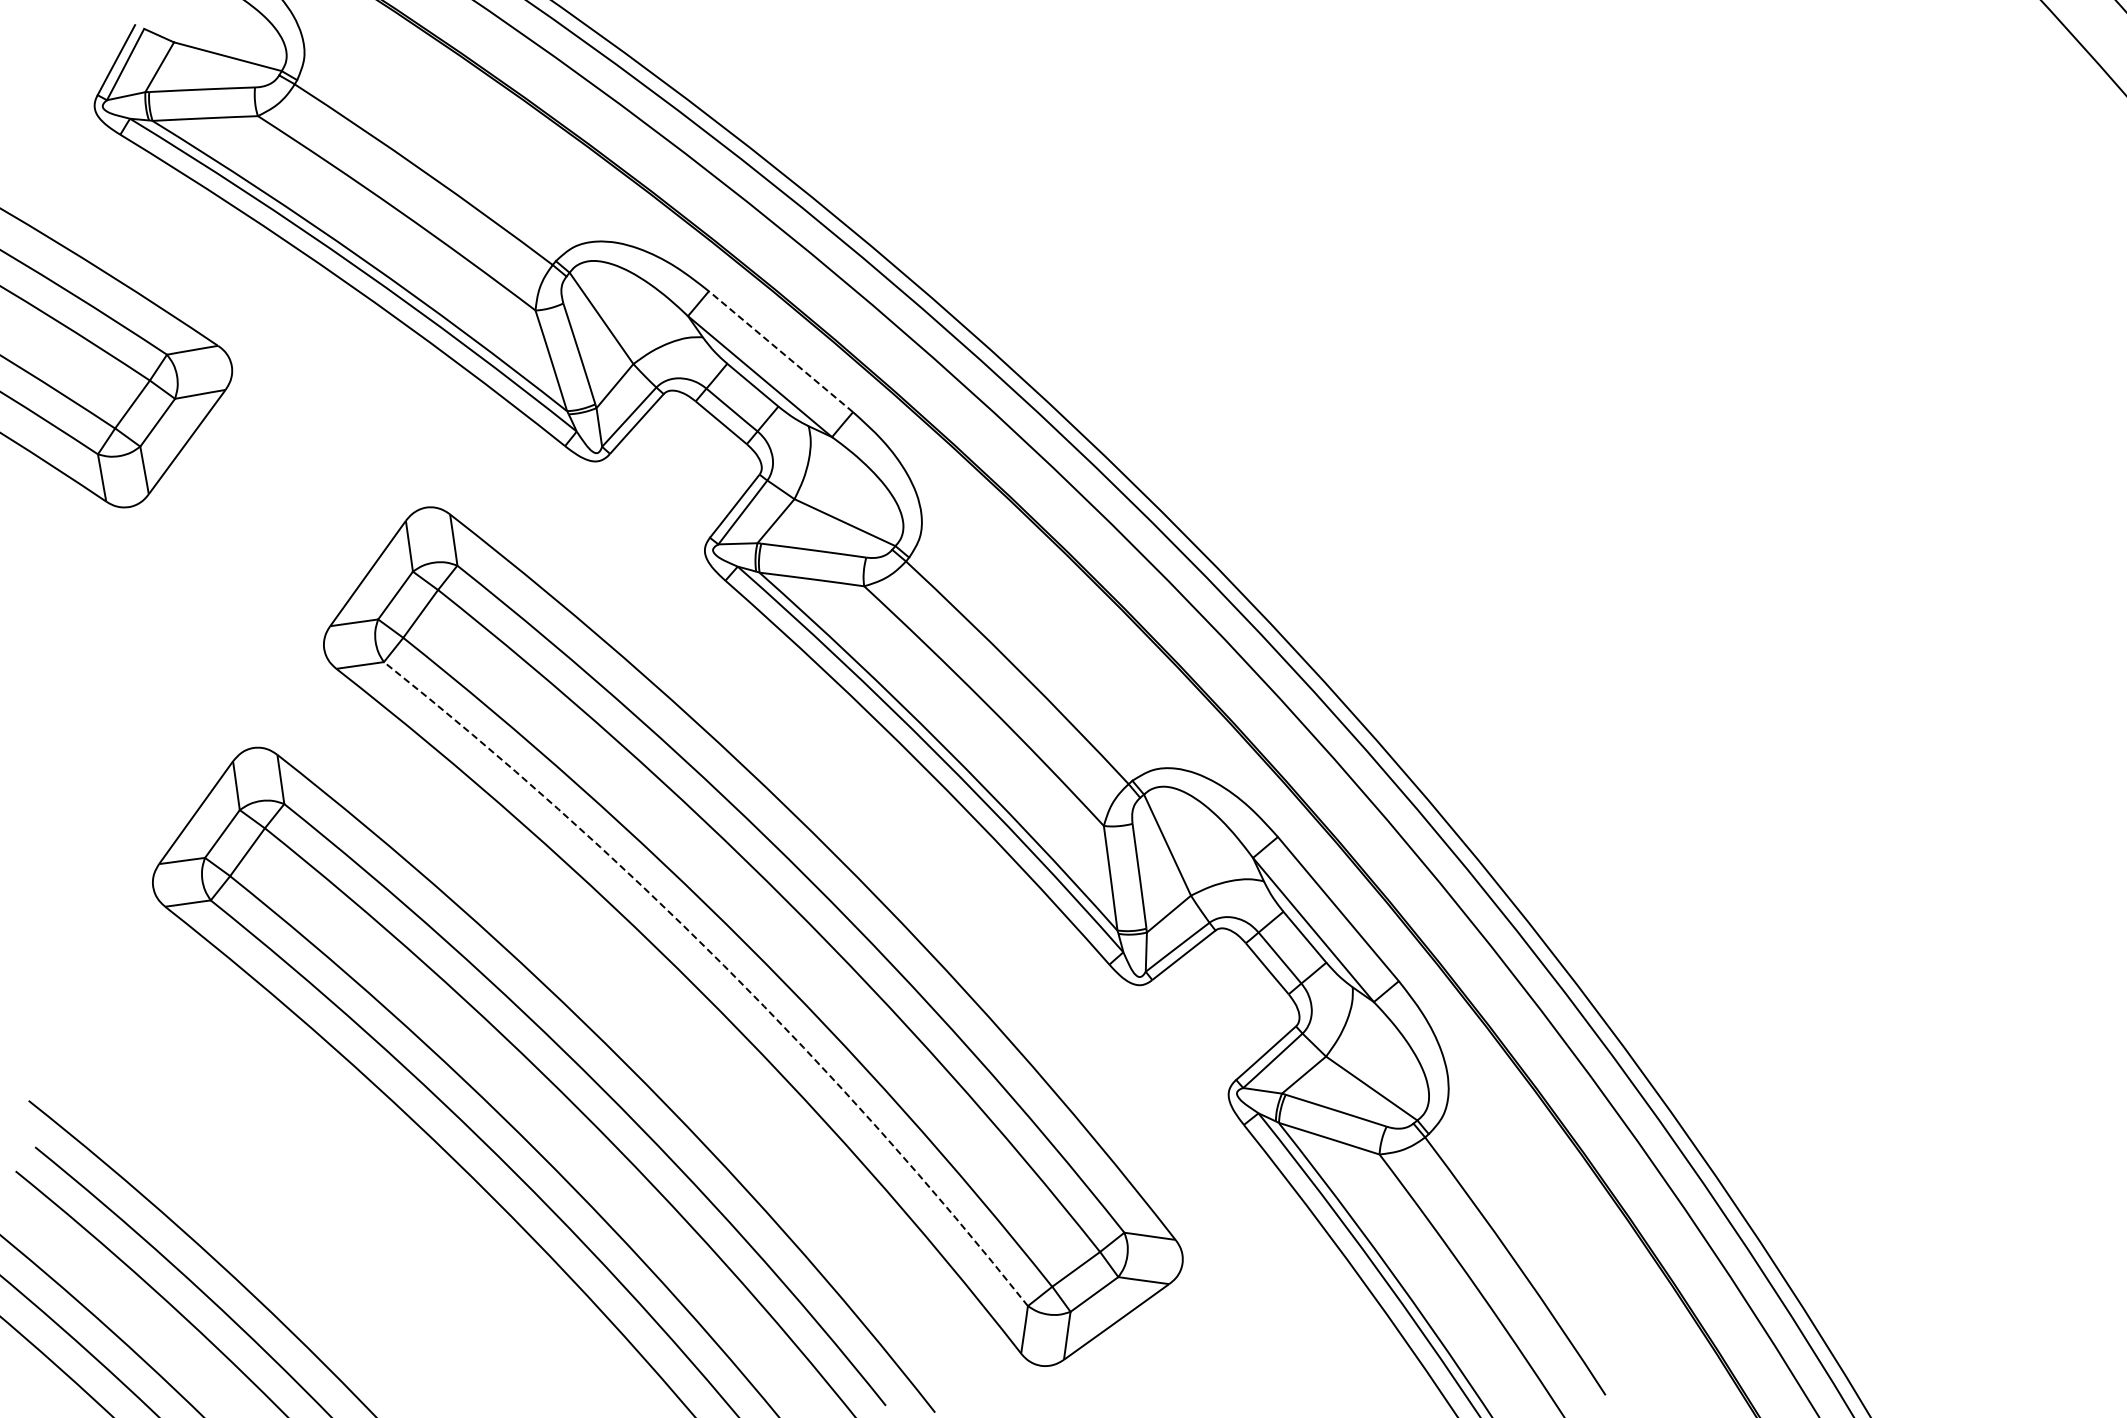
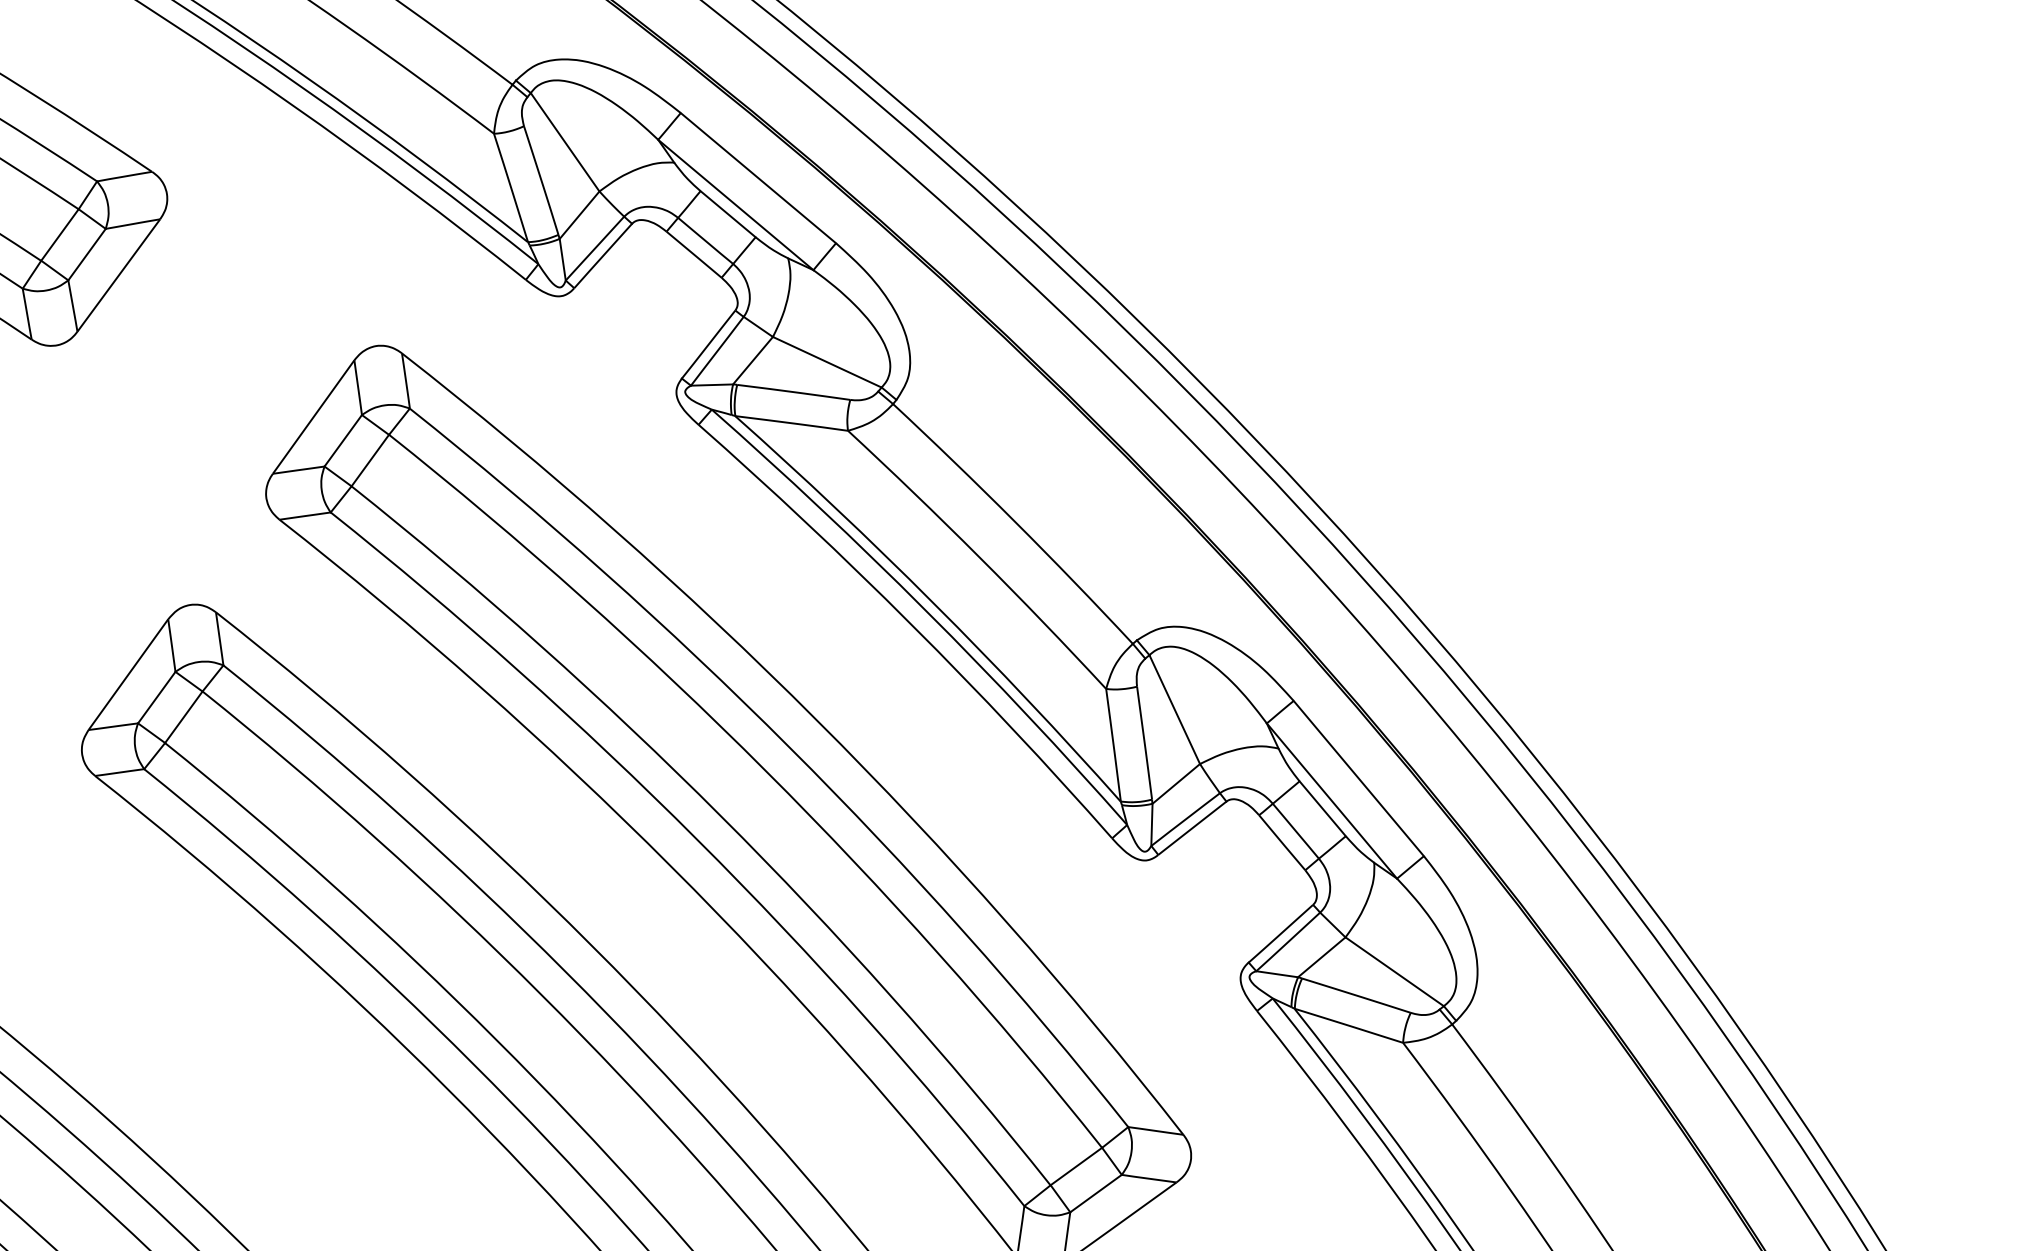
line: (780, 351) -> (757, 177), dashed -> solid
arc: (724, 965) -> (697, 839), dashed -> solid

